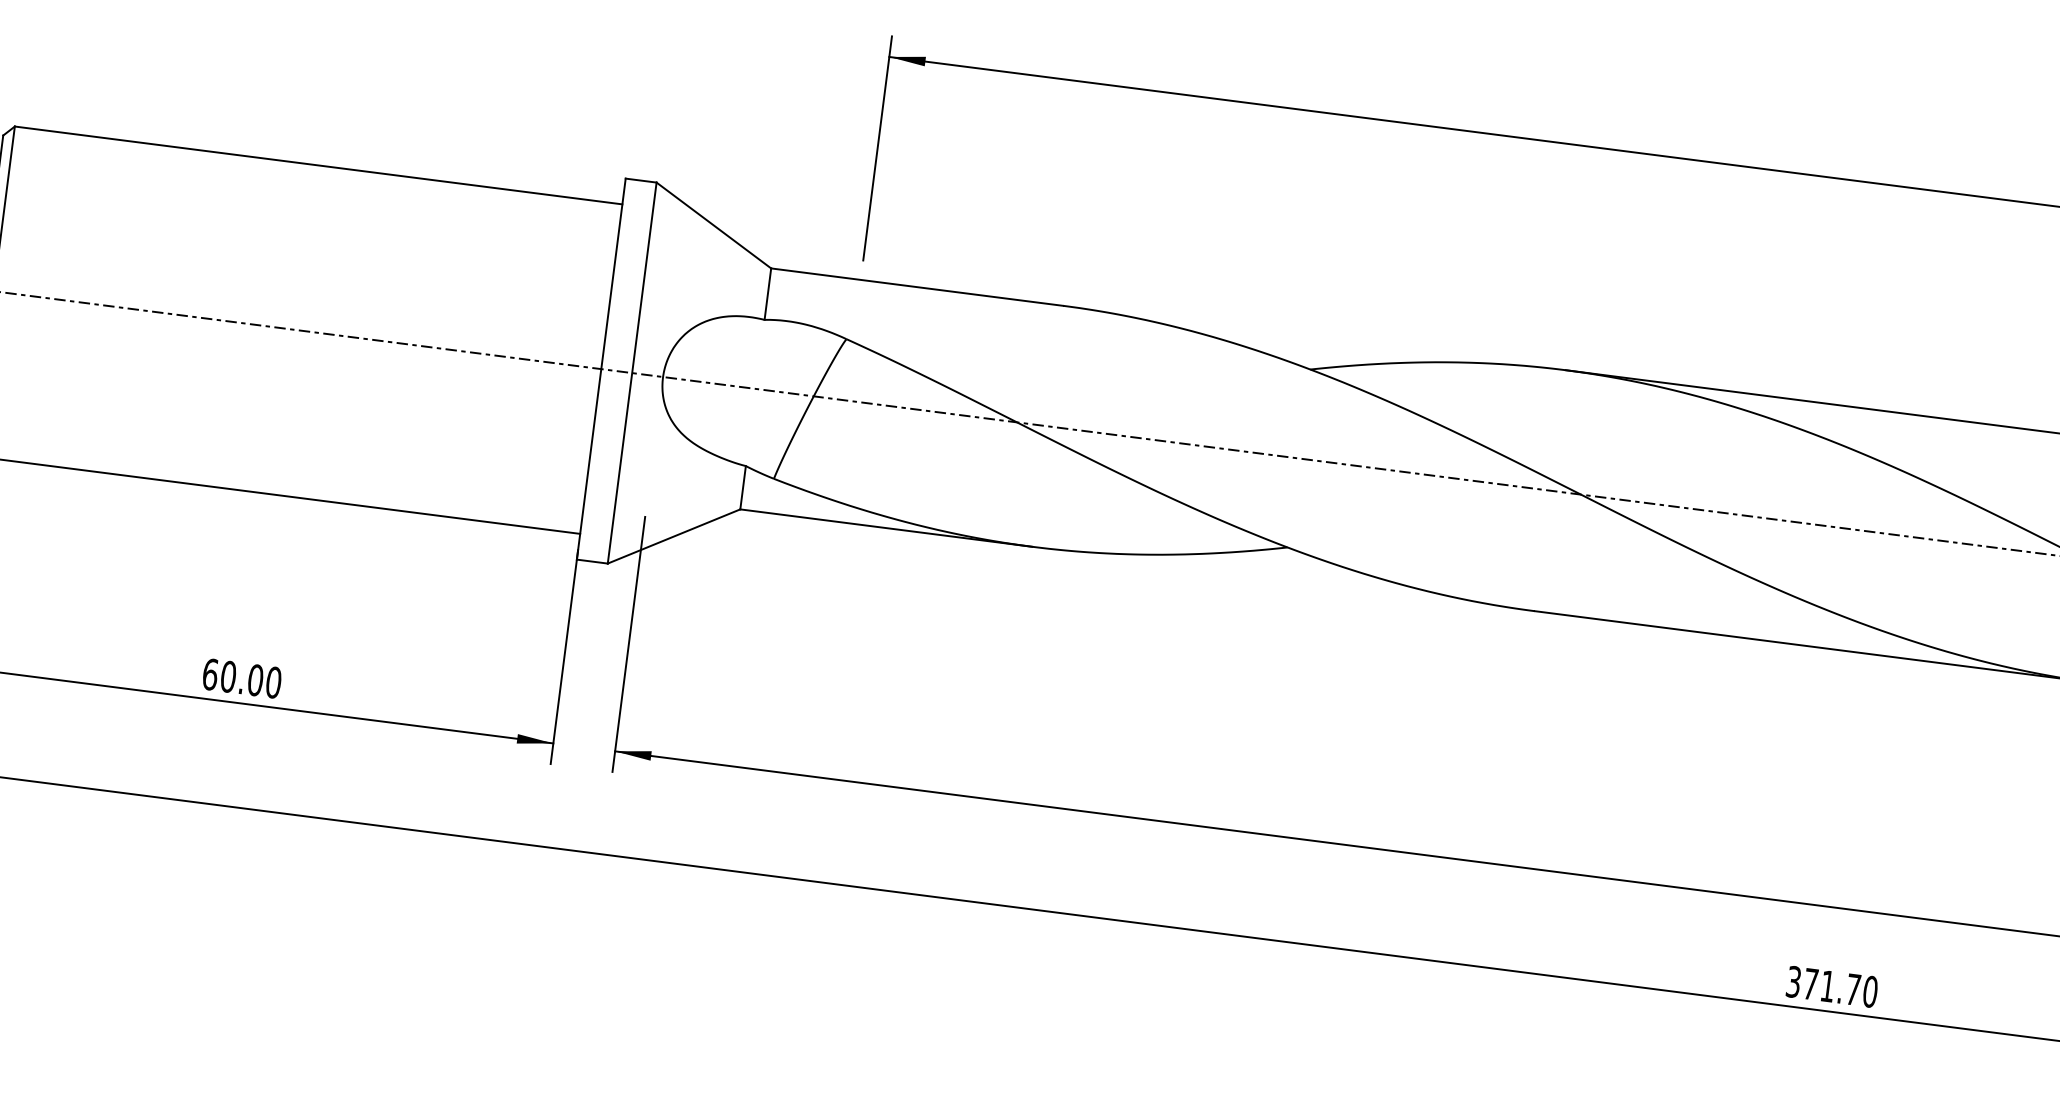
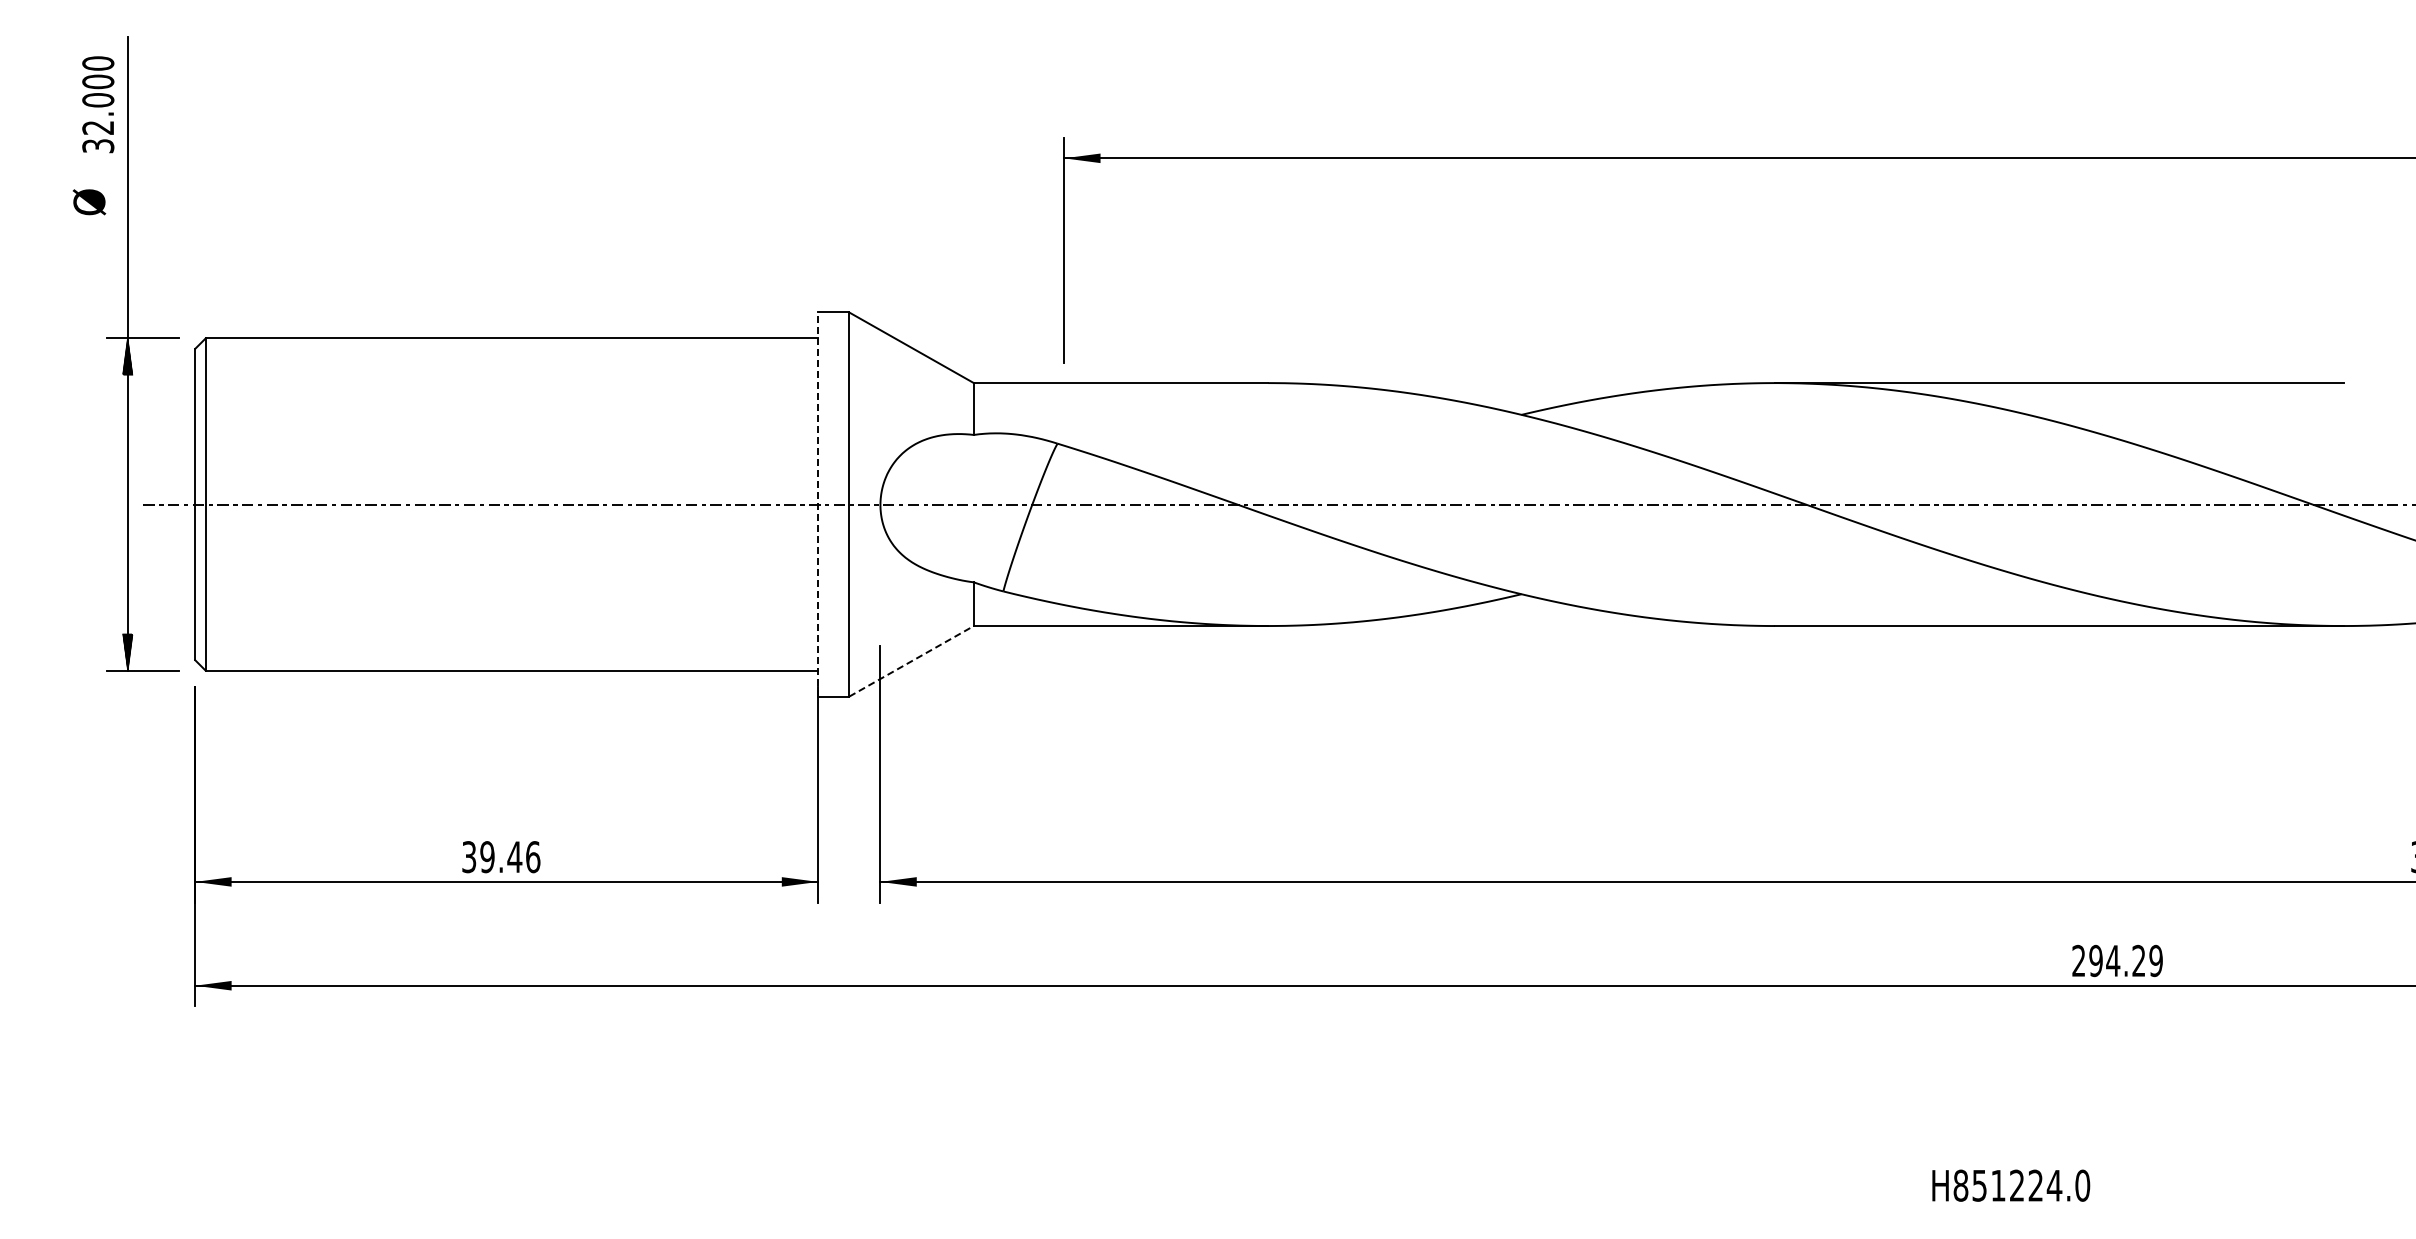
line: (601, 369) -> (818, 504), solid -> dashed
line: (673, 536) -> (911, 661), solid -> dashed
text: (242, 678) -> (501, 857), 60.00 -> 39.46
text: (1832, 986) -> (2117, 960), 371.70 -> 294.29

